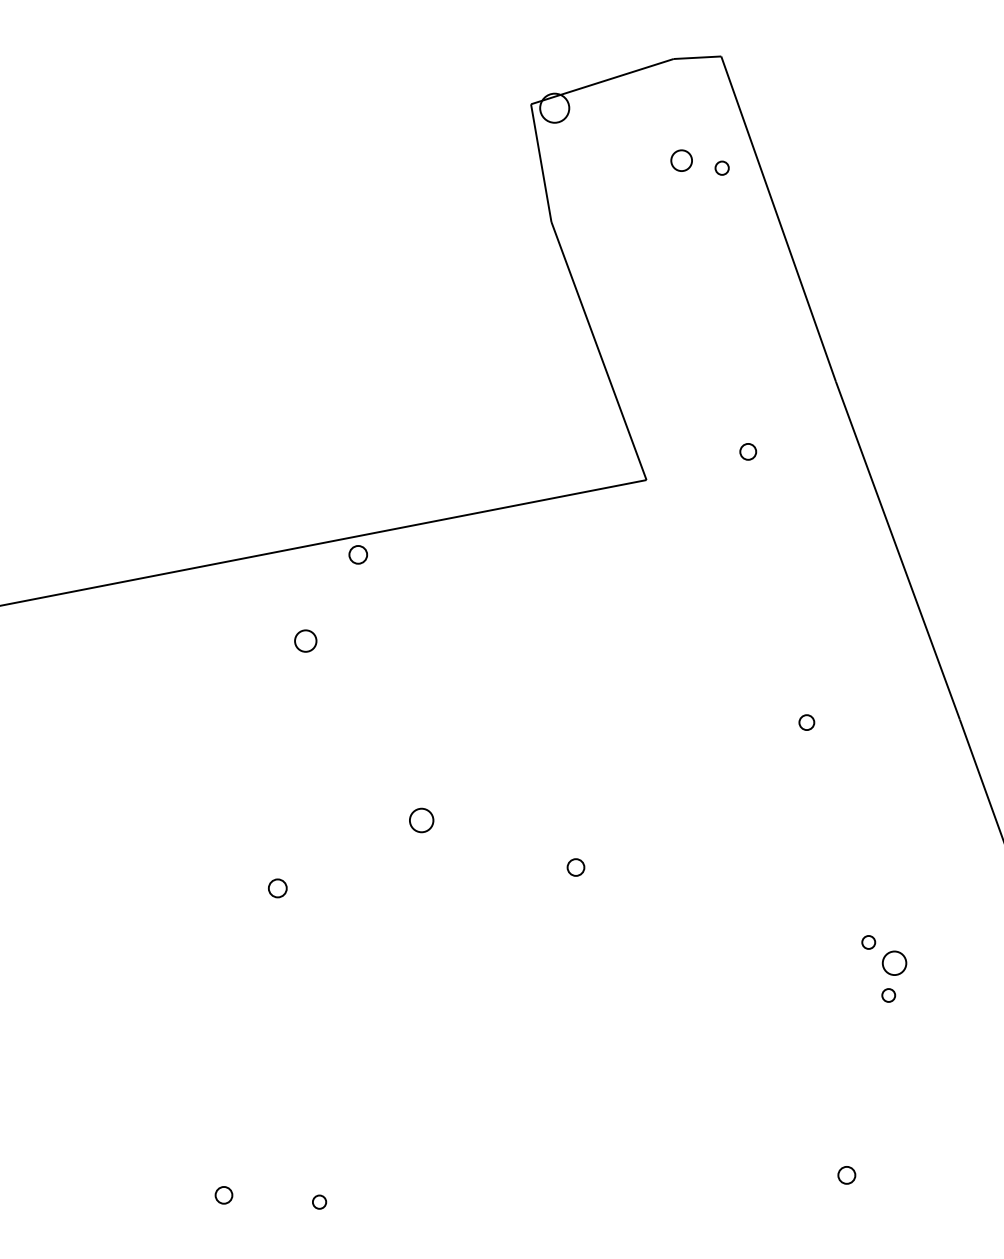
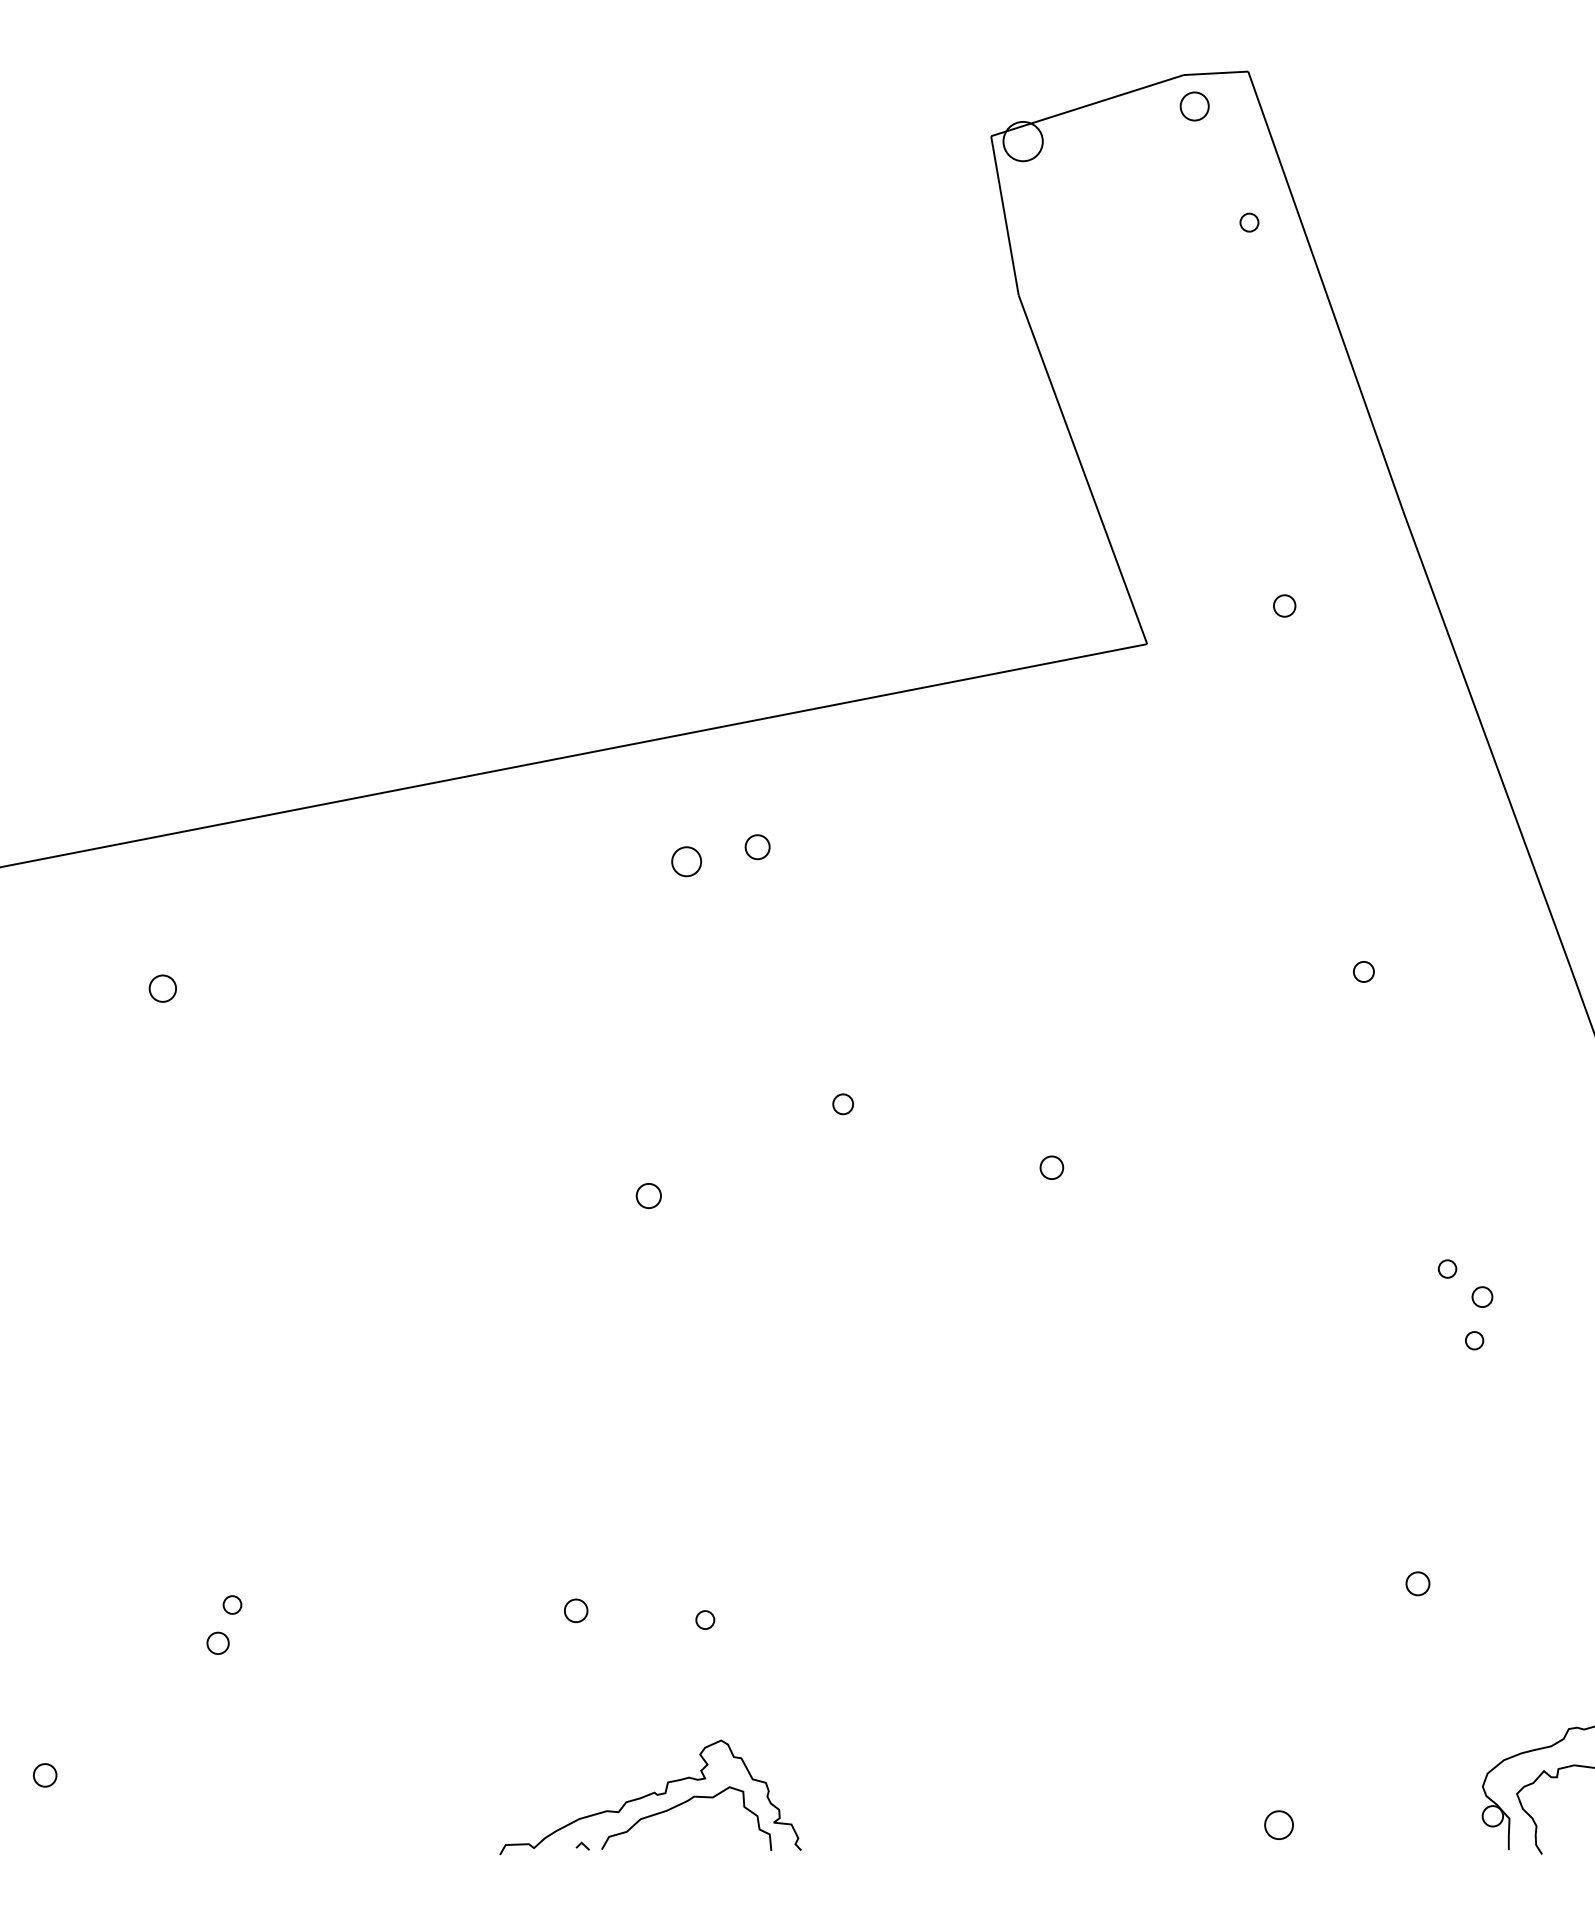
circle: (681, 160) -> (1194, 106), moved
circle: (358, 555) -> (757, 847), moved
circle: (421, 820) -> (842, 1104), size x0.62
circle: (894, 962) -> (1482, 1296), size x0.62

